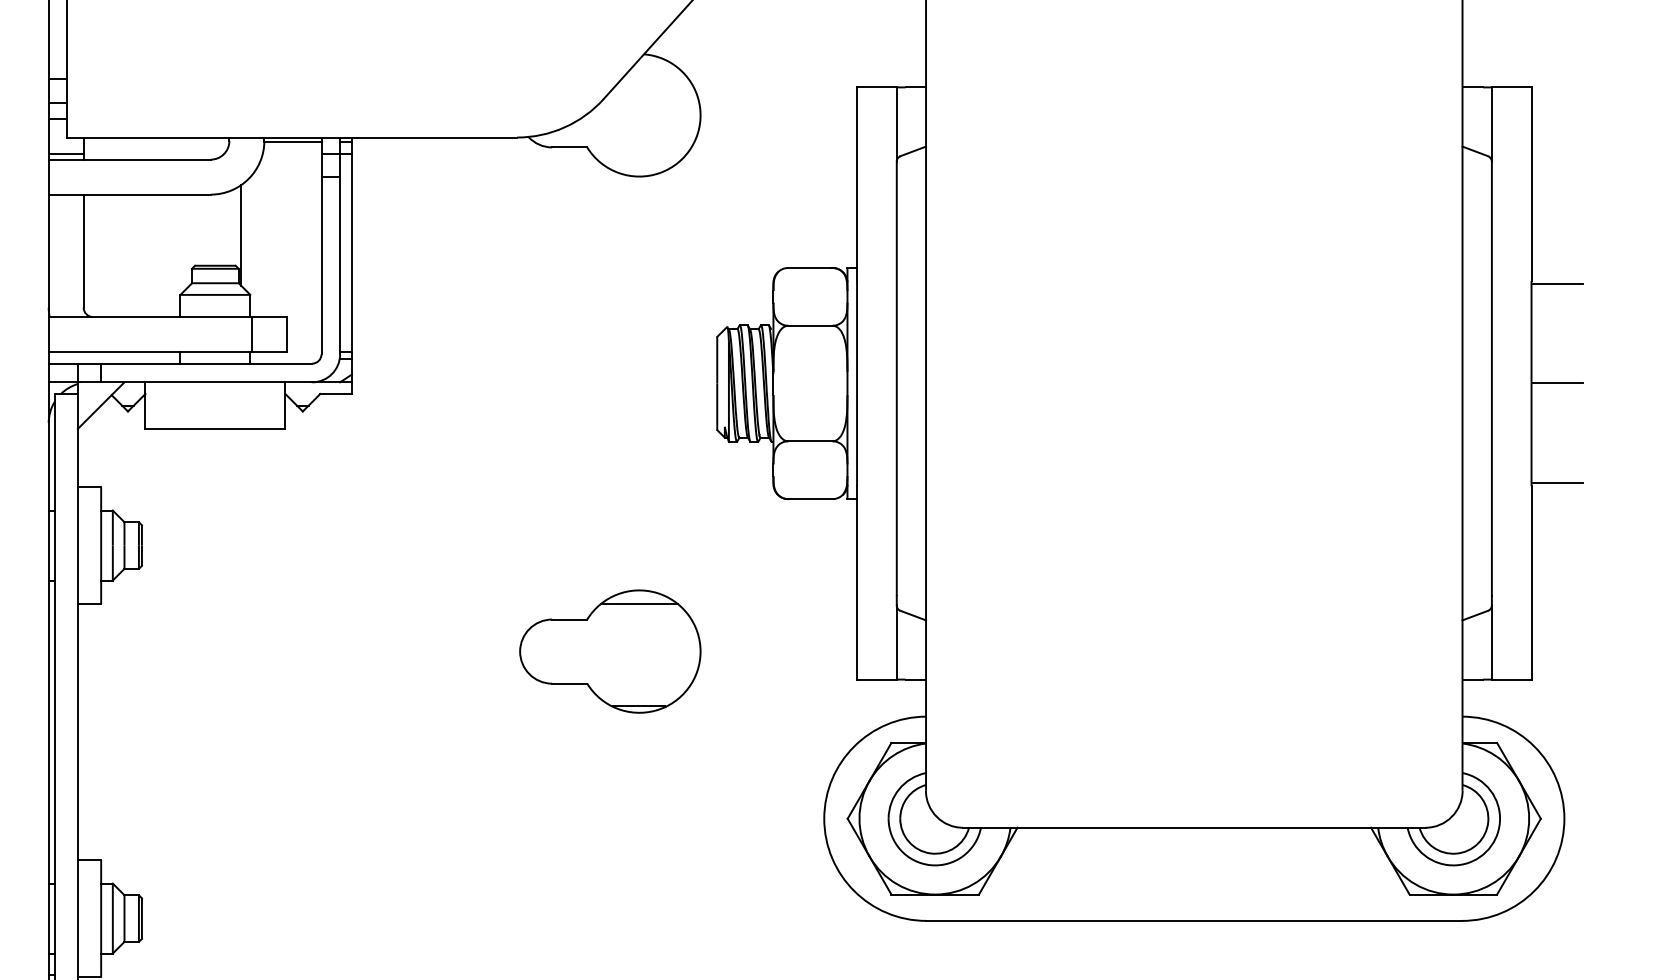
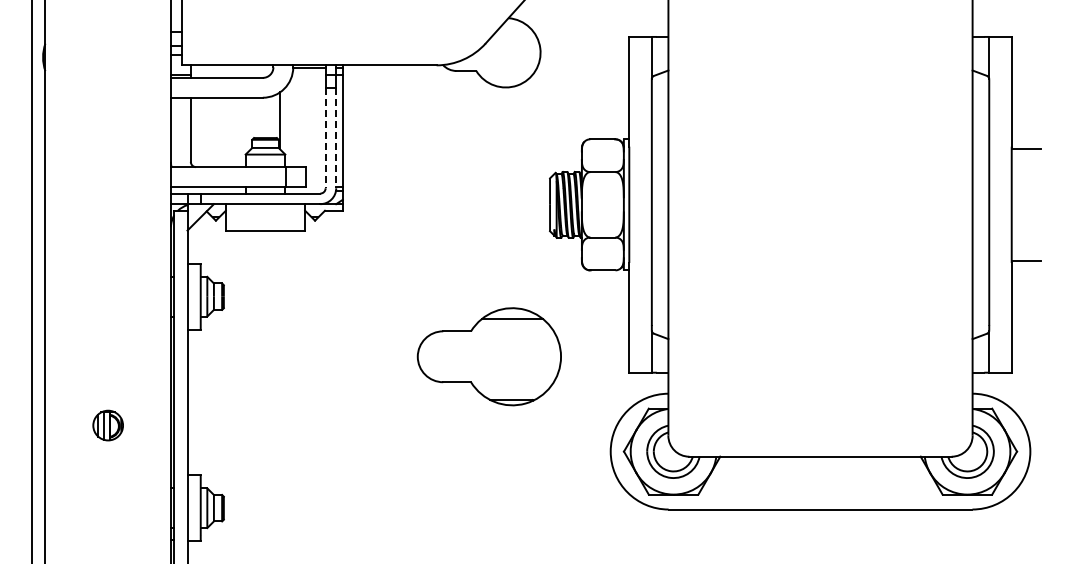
line: (321, 266) -> (325, 138), solid -> dashed
line: (340, 266) -> (336, 138), solid -> dashed
line: (1555, 382) -> (1025, 204), removed
part: (610, 651) -> (489, 356), size x1.4

